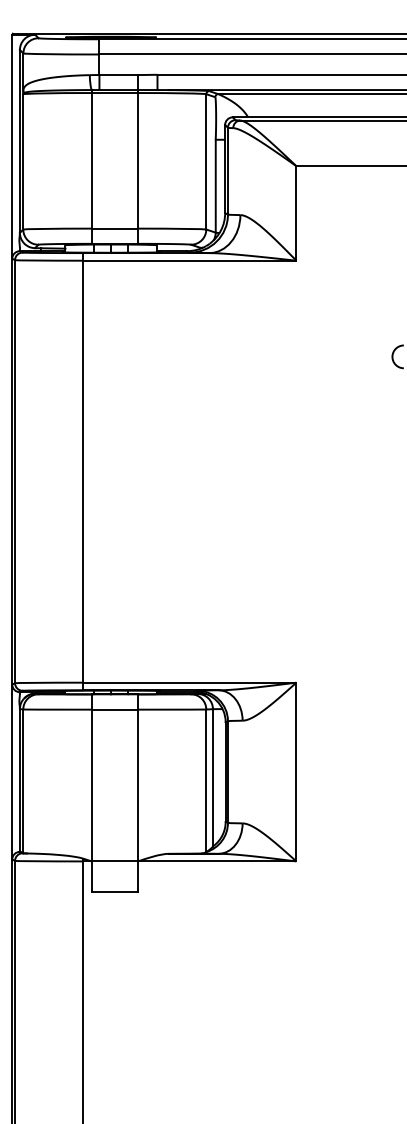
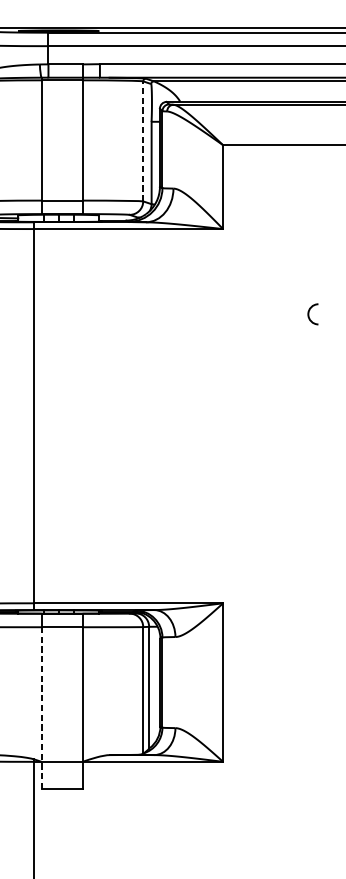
line: (206, 161) -> (143, 141), solid -> dashed
line: (91, 800) -> (41, 707), solid -> dashed

